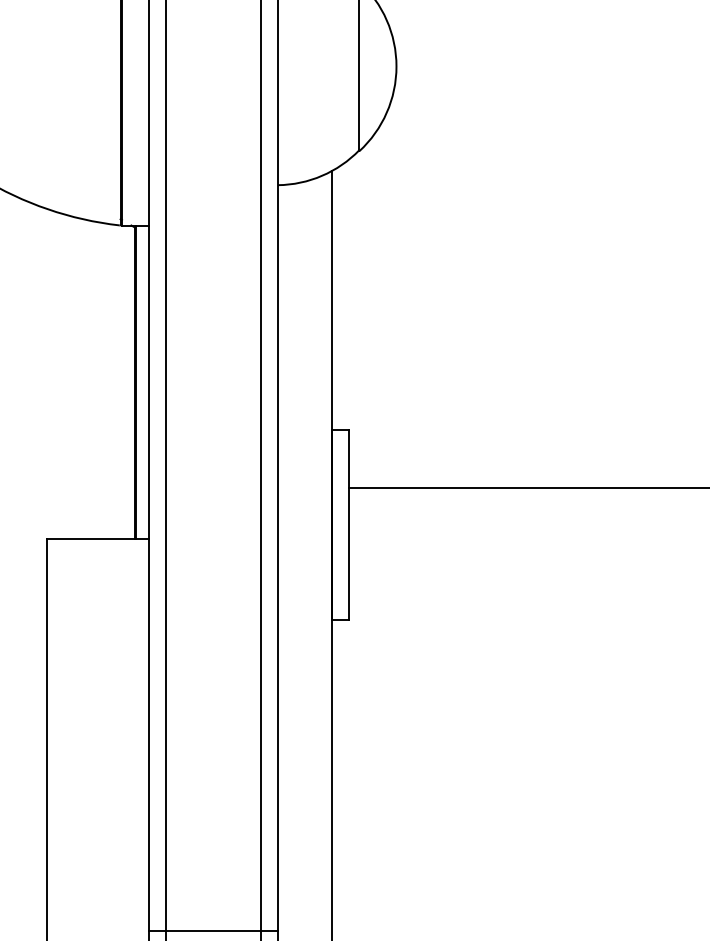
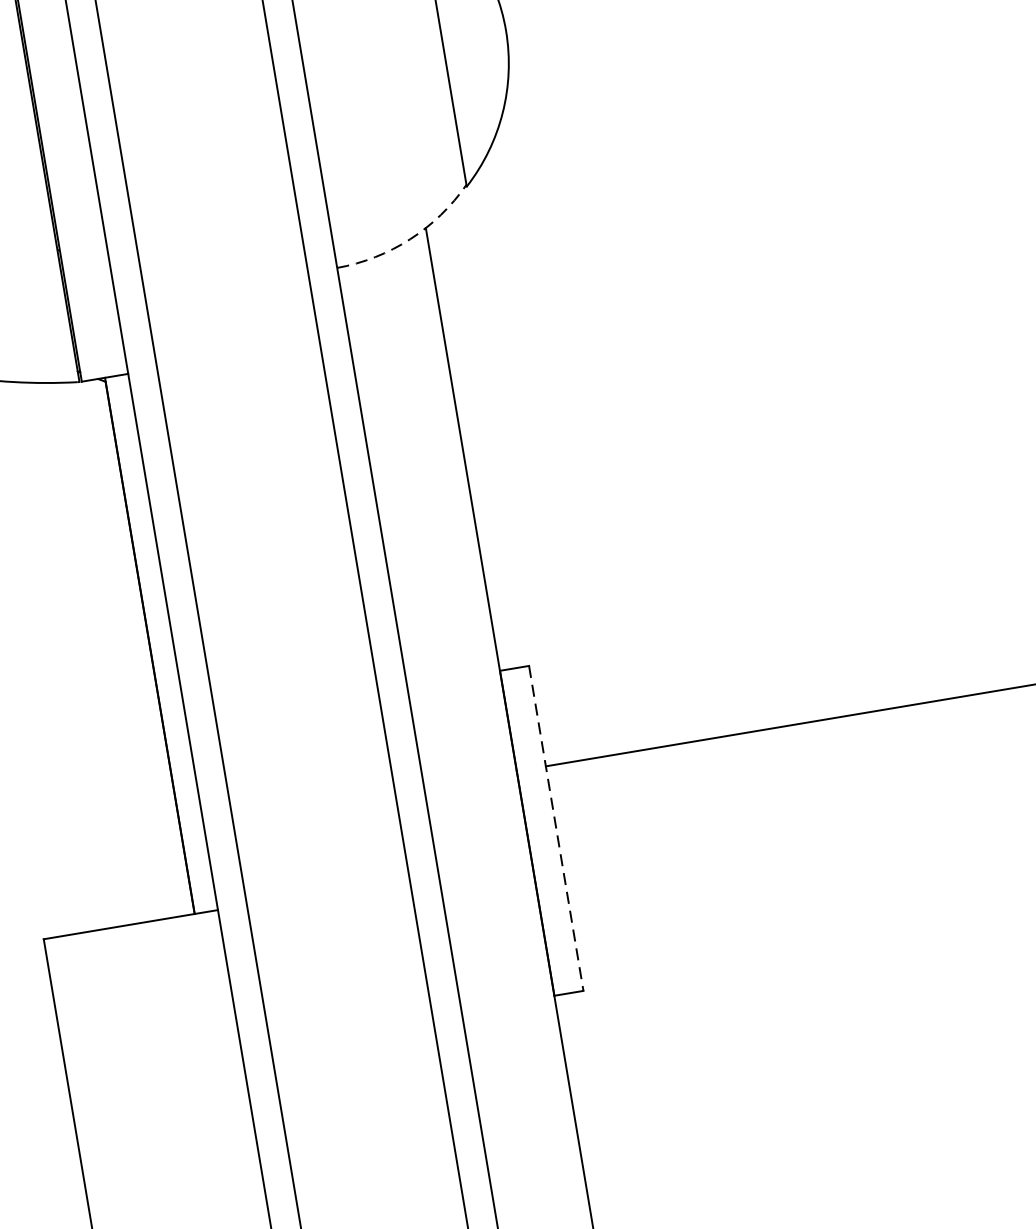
arc: (322, 175) -> (410, 238), solid -> dashed
line: (349, 524) -> (556, 828), solid -> dashed

